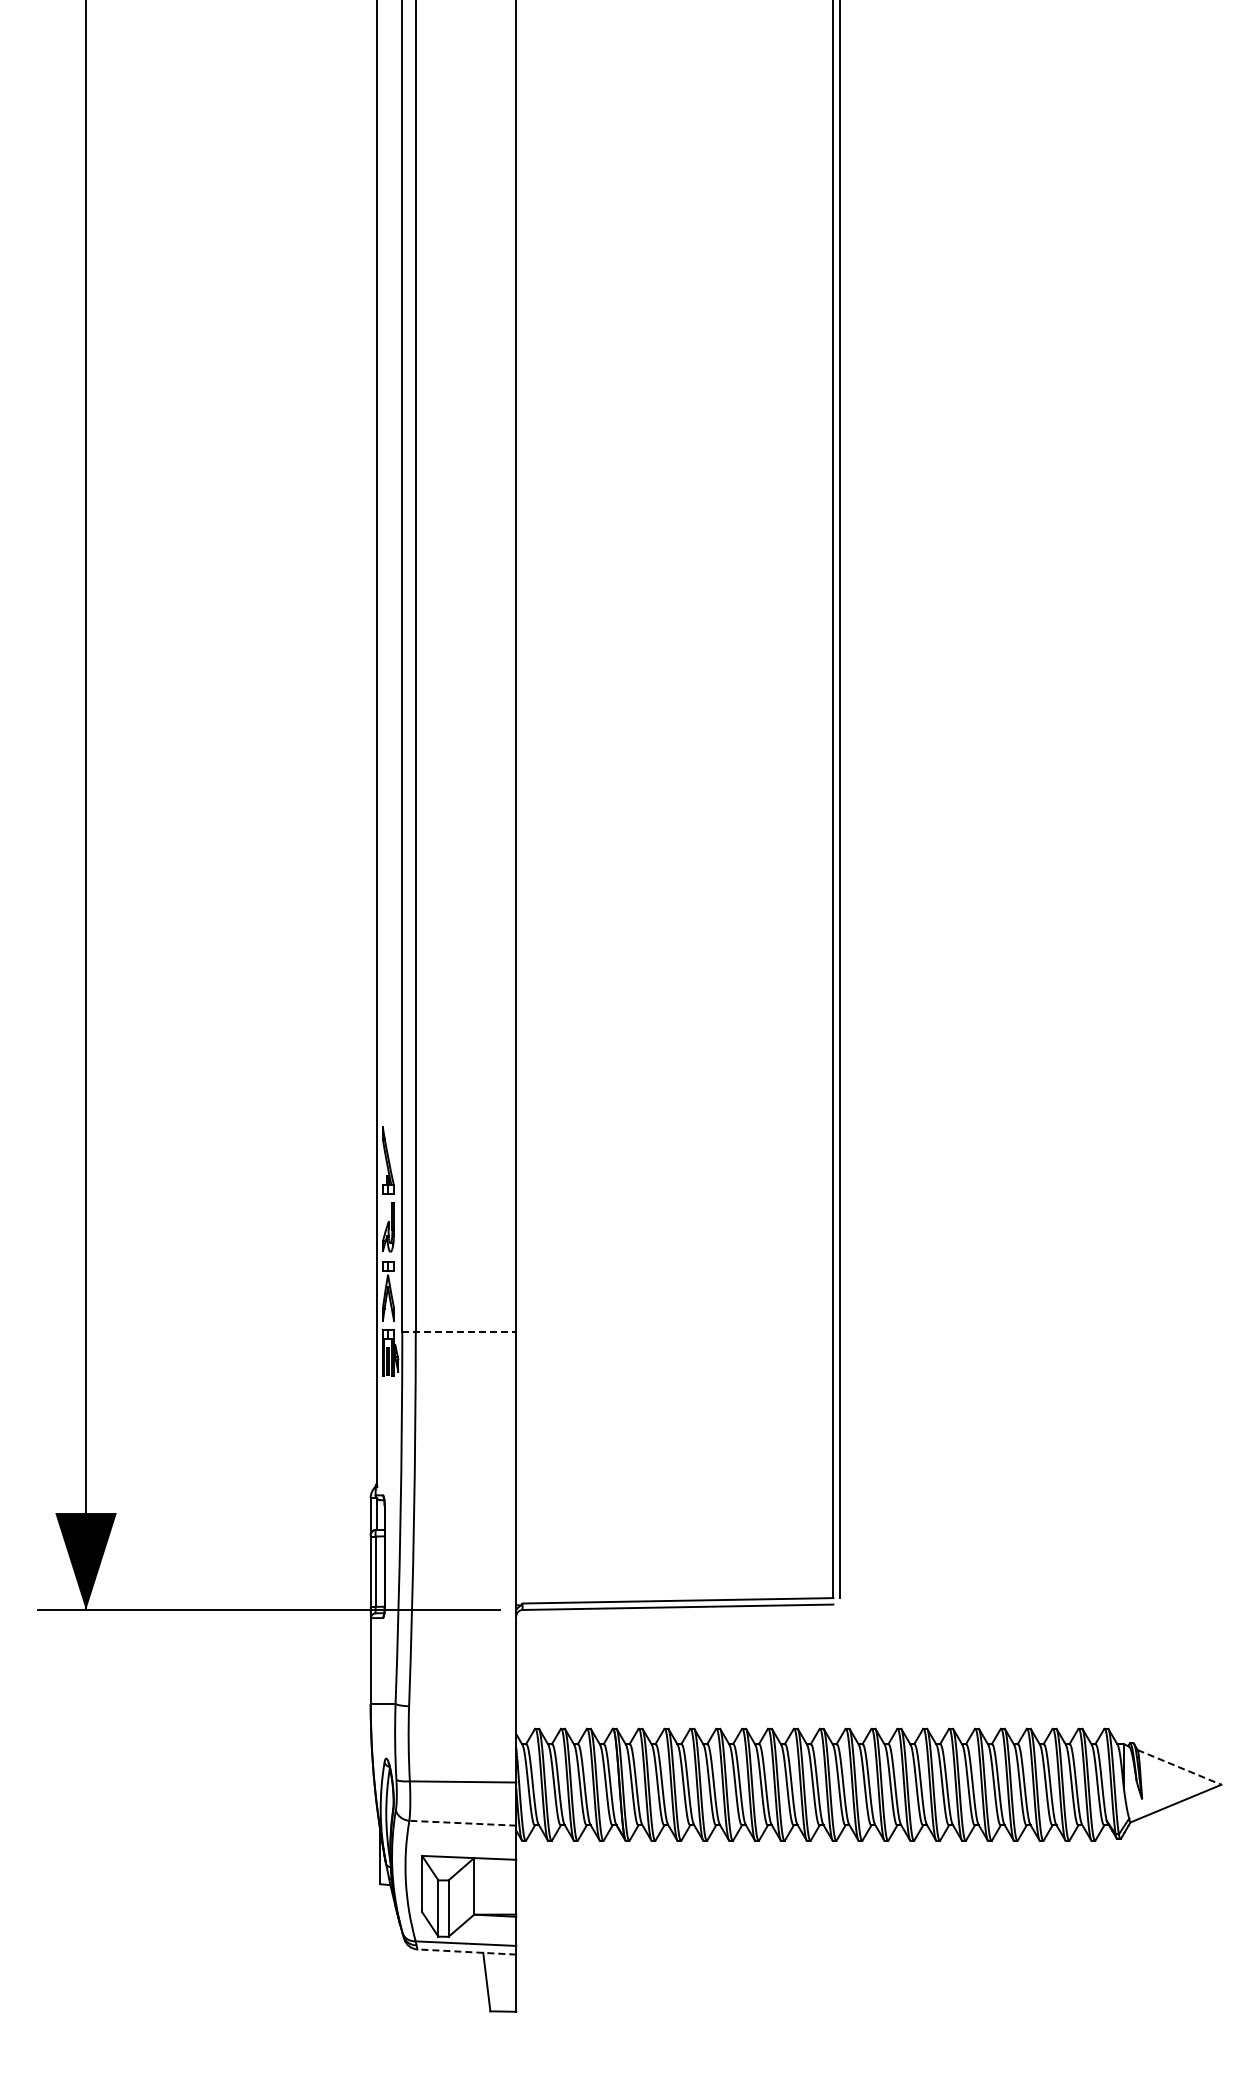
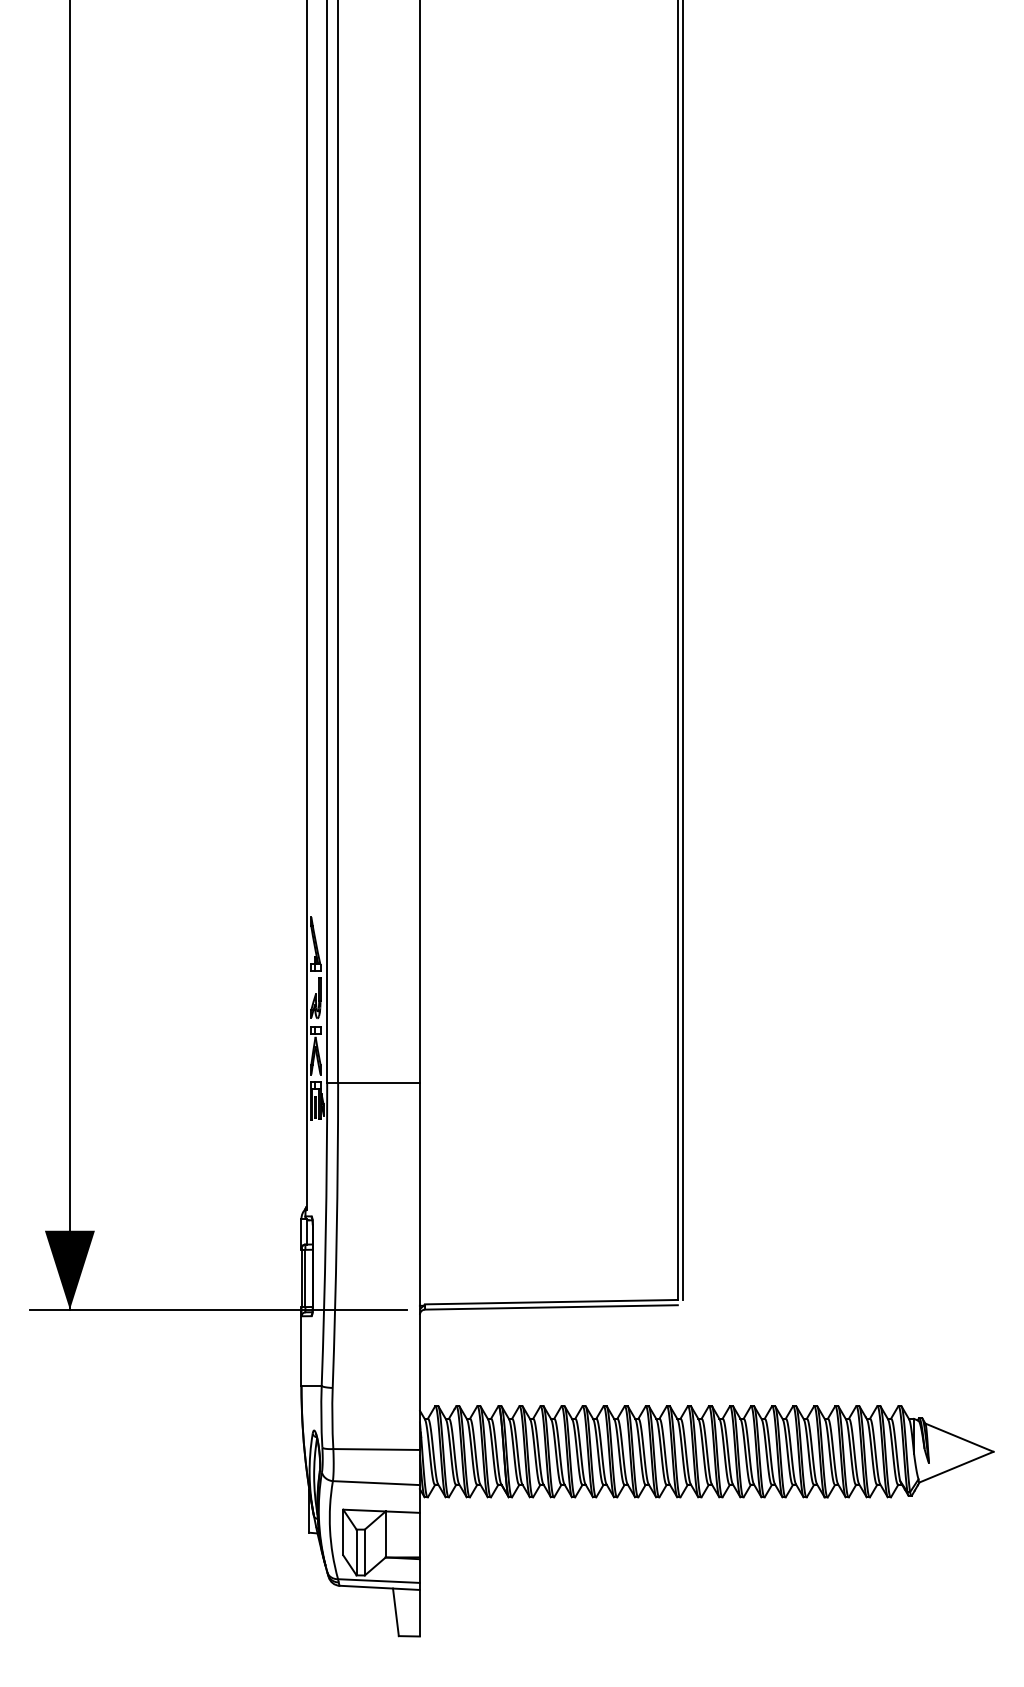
line: (459, 1331) -> (373, 1083), dashed -> solid
line: (1179, 1767) -> (959, 1437), dashed -> solid
line: (462, 1823) -> (376, 1483), dashed -> solid
line: (466, 1951) -> (379, 1587), dashed -> solid

